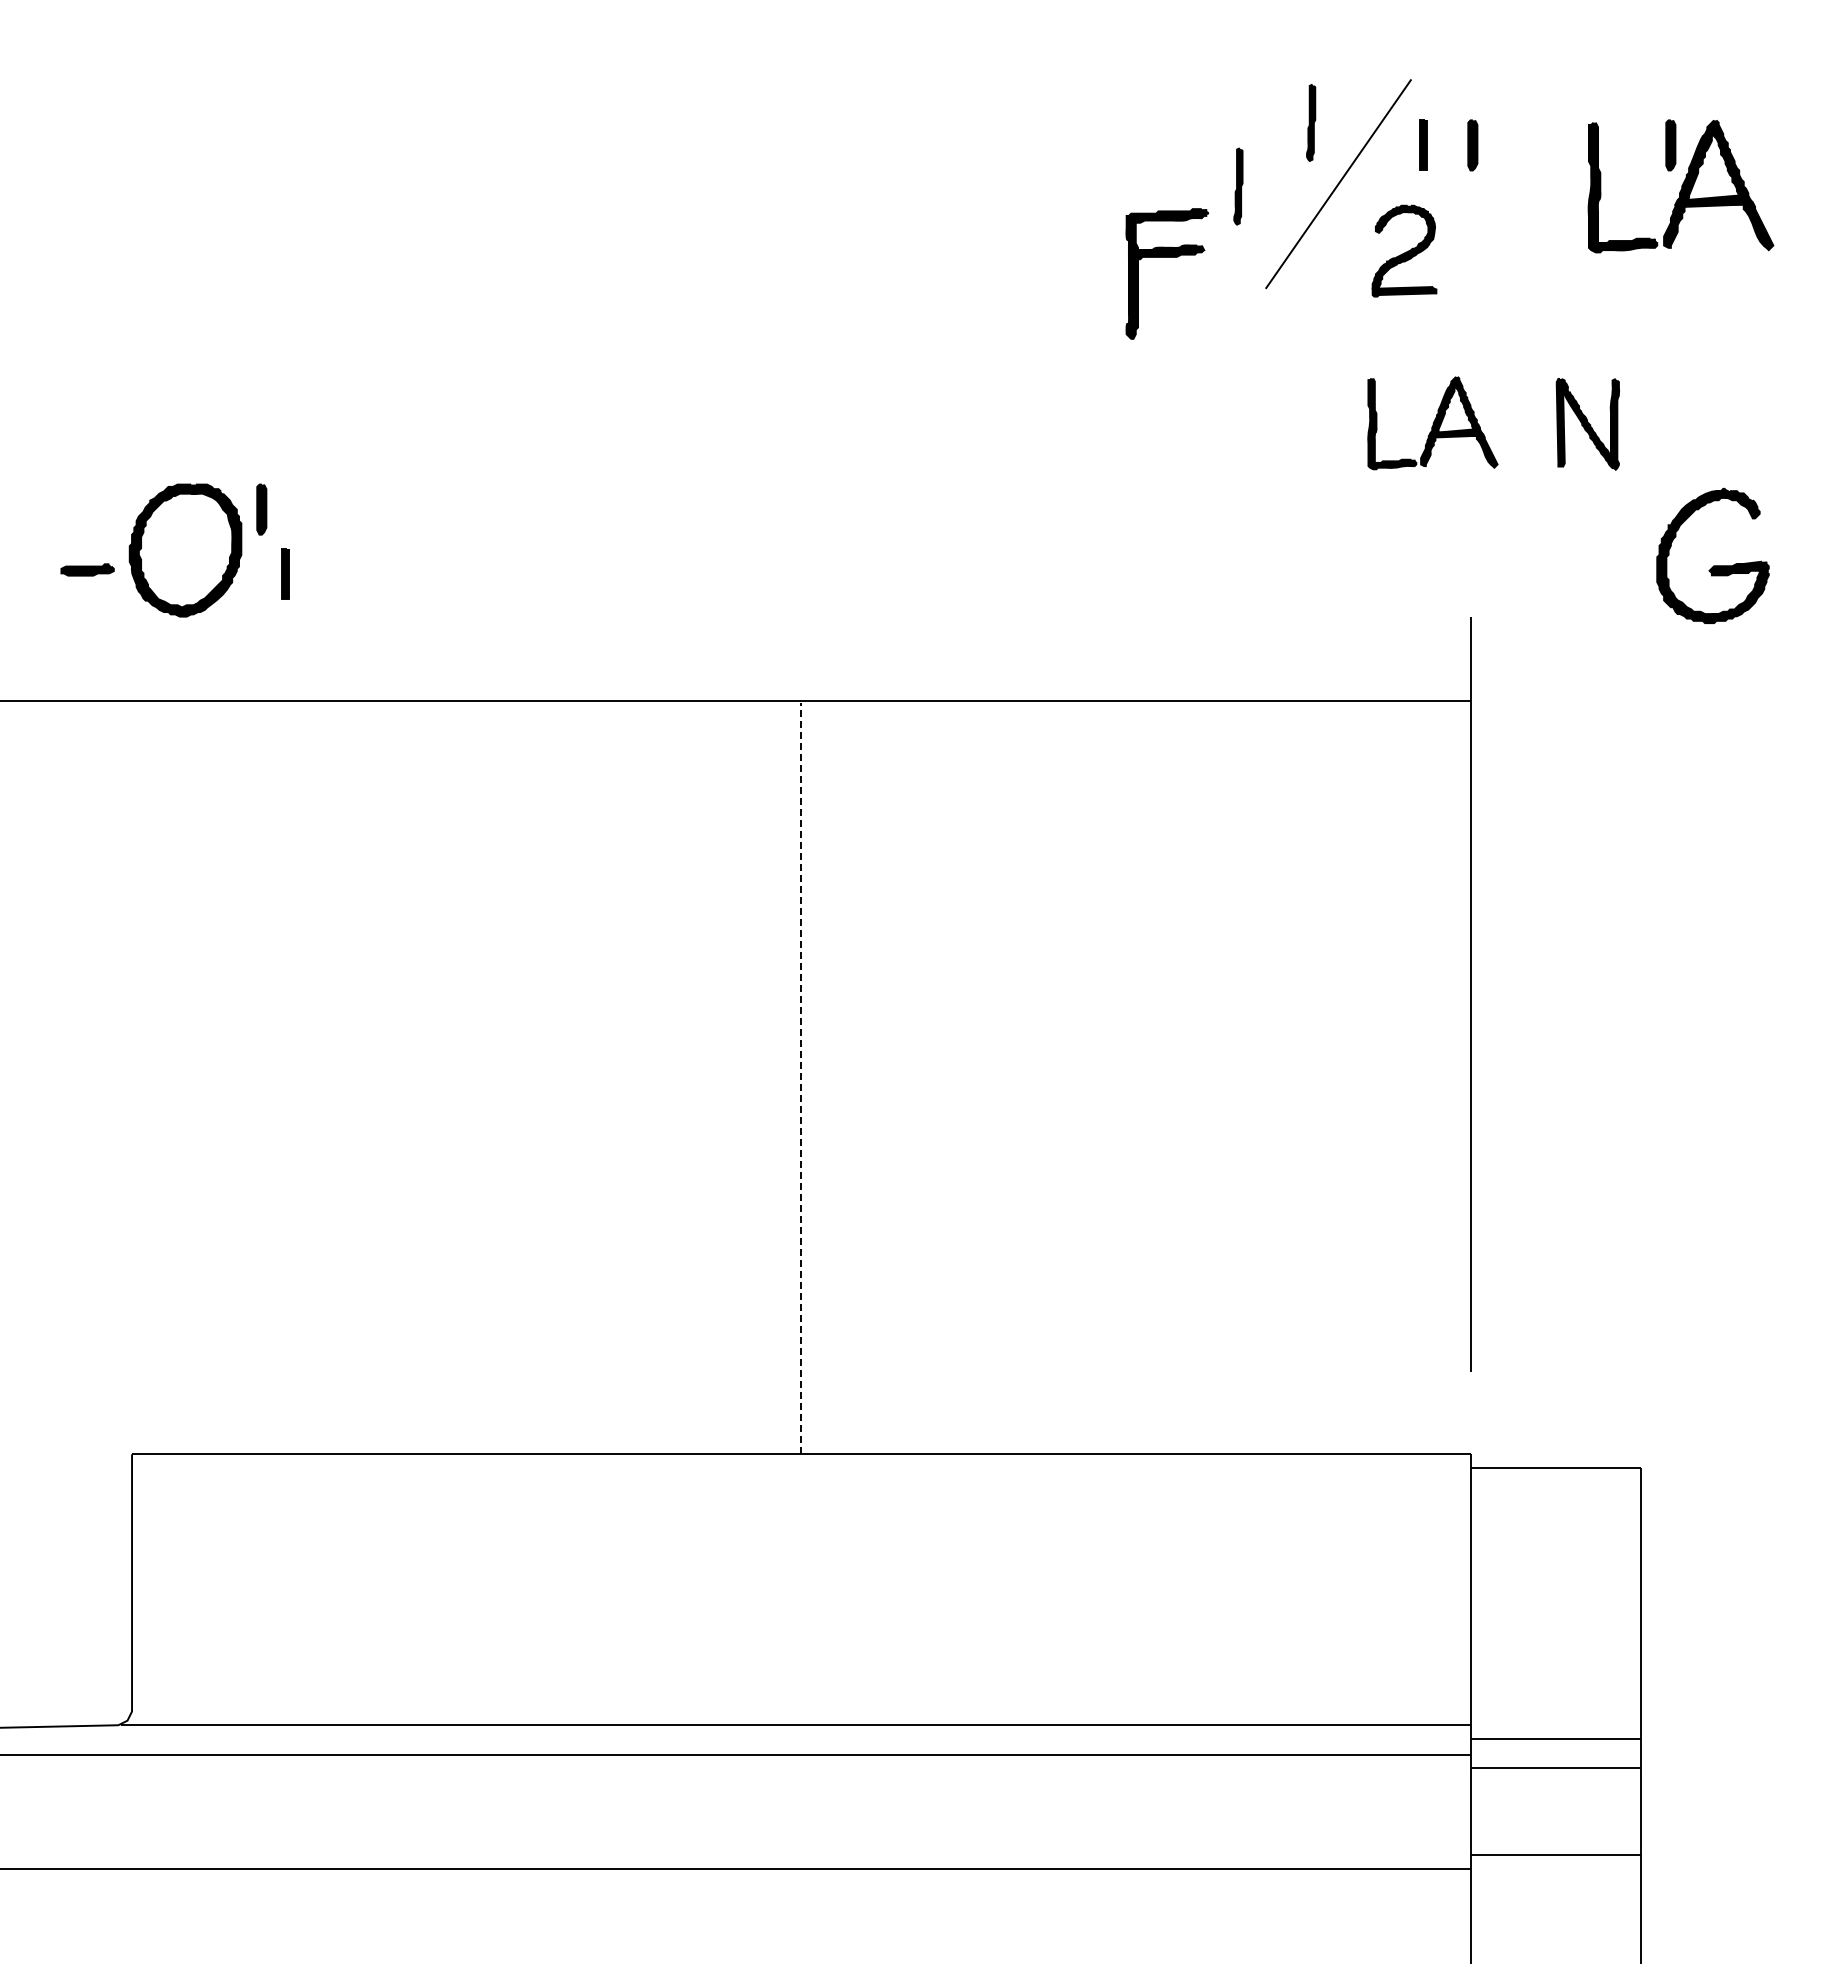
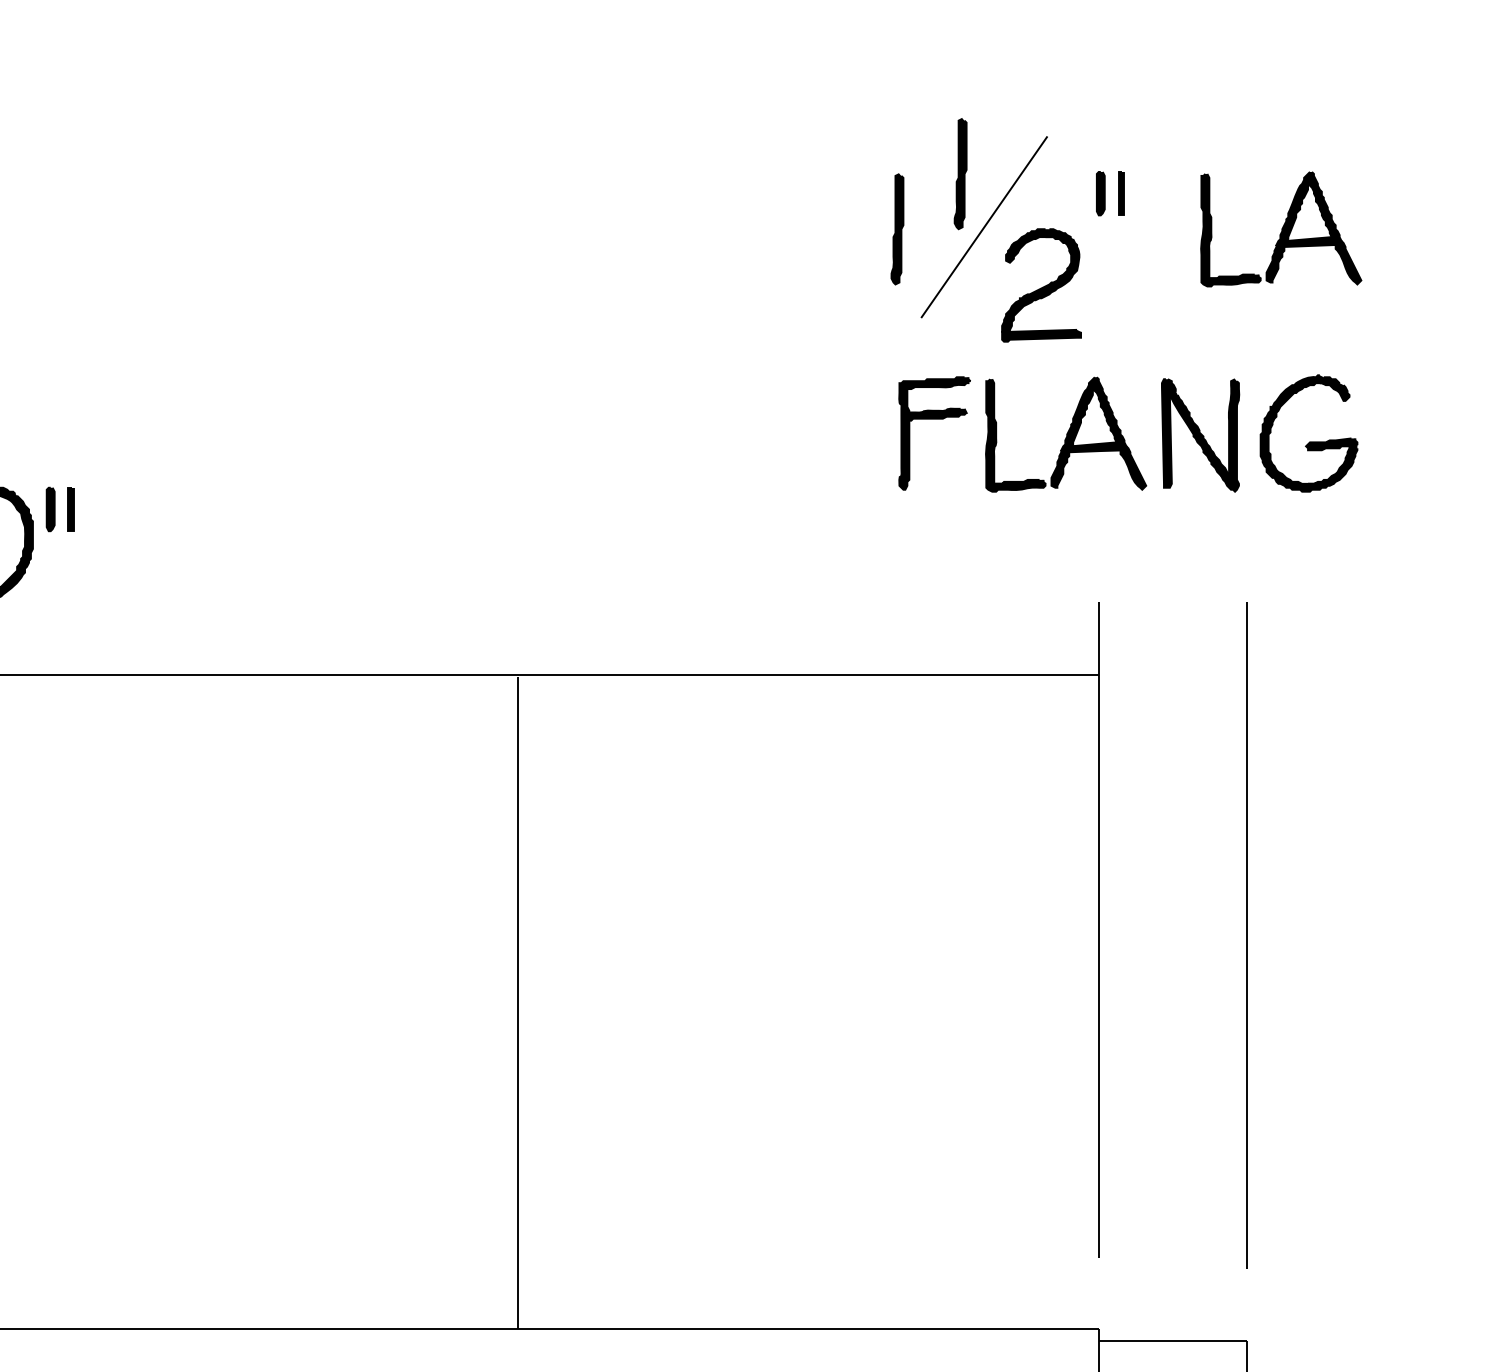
part: (1310, 122) -> (960, 173), size x1.67
part: (1423, 144) -> (1121, 192), moved
part: (1670, 145) -> (1272, 193), removed
part: (1238, 186) -> (897, 229), size x1.67
part: (1404, 250) -> (1041, 284), size x1.43
part: (1166, 257) -> (934, 419), moved
part: (1432, 422) -> (1065, 433), size x1.43
part: (1587, 424) -> (1200, 435), size x1.43
part: (1713, 565) -> (1309, 441), moved
part: (285, 573) -> (71, 509), moved
line: (1640, 1001) -> (1246, 935), added
line: (801, 1078) -> (518, 1002), dashed -> solid

